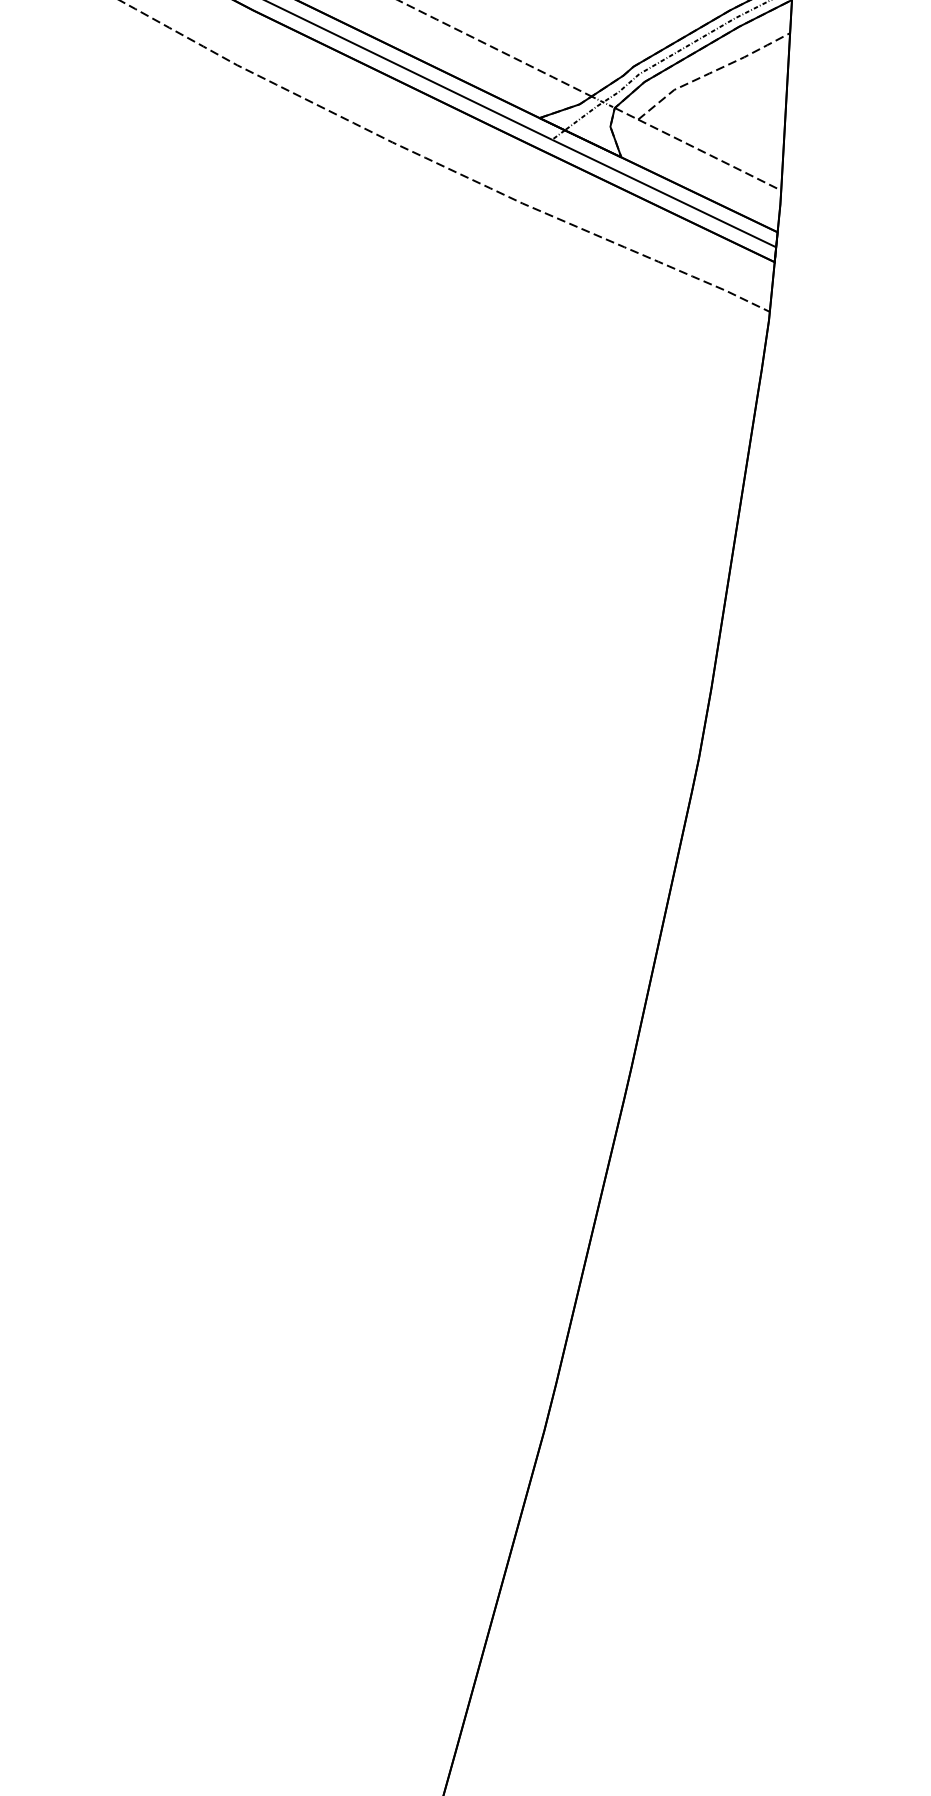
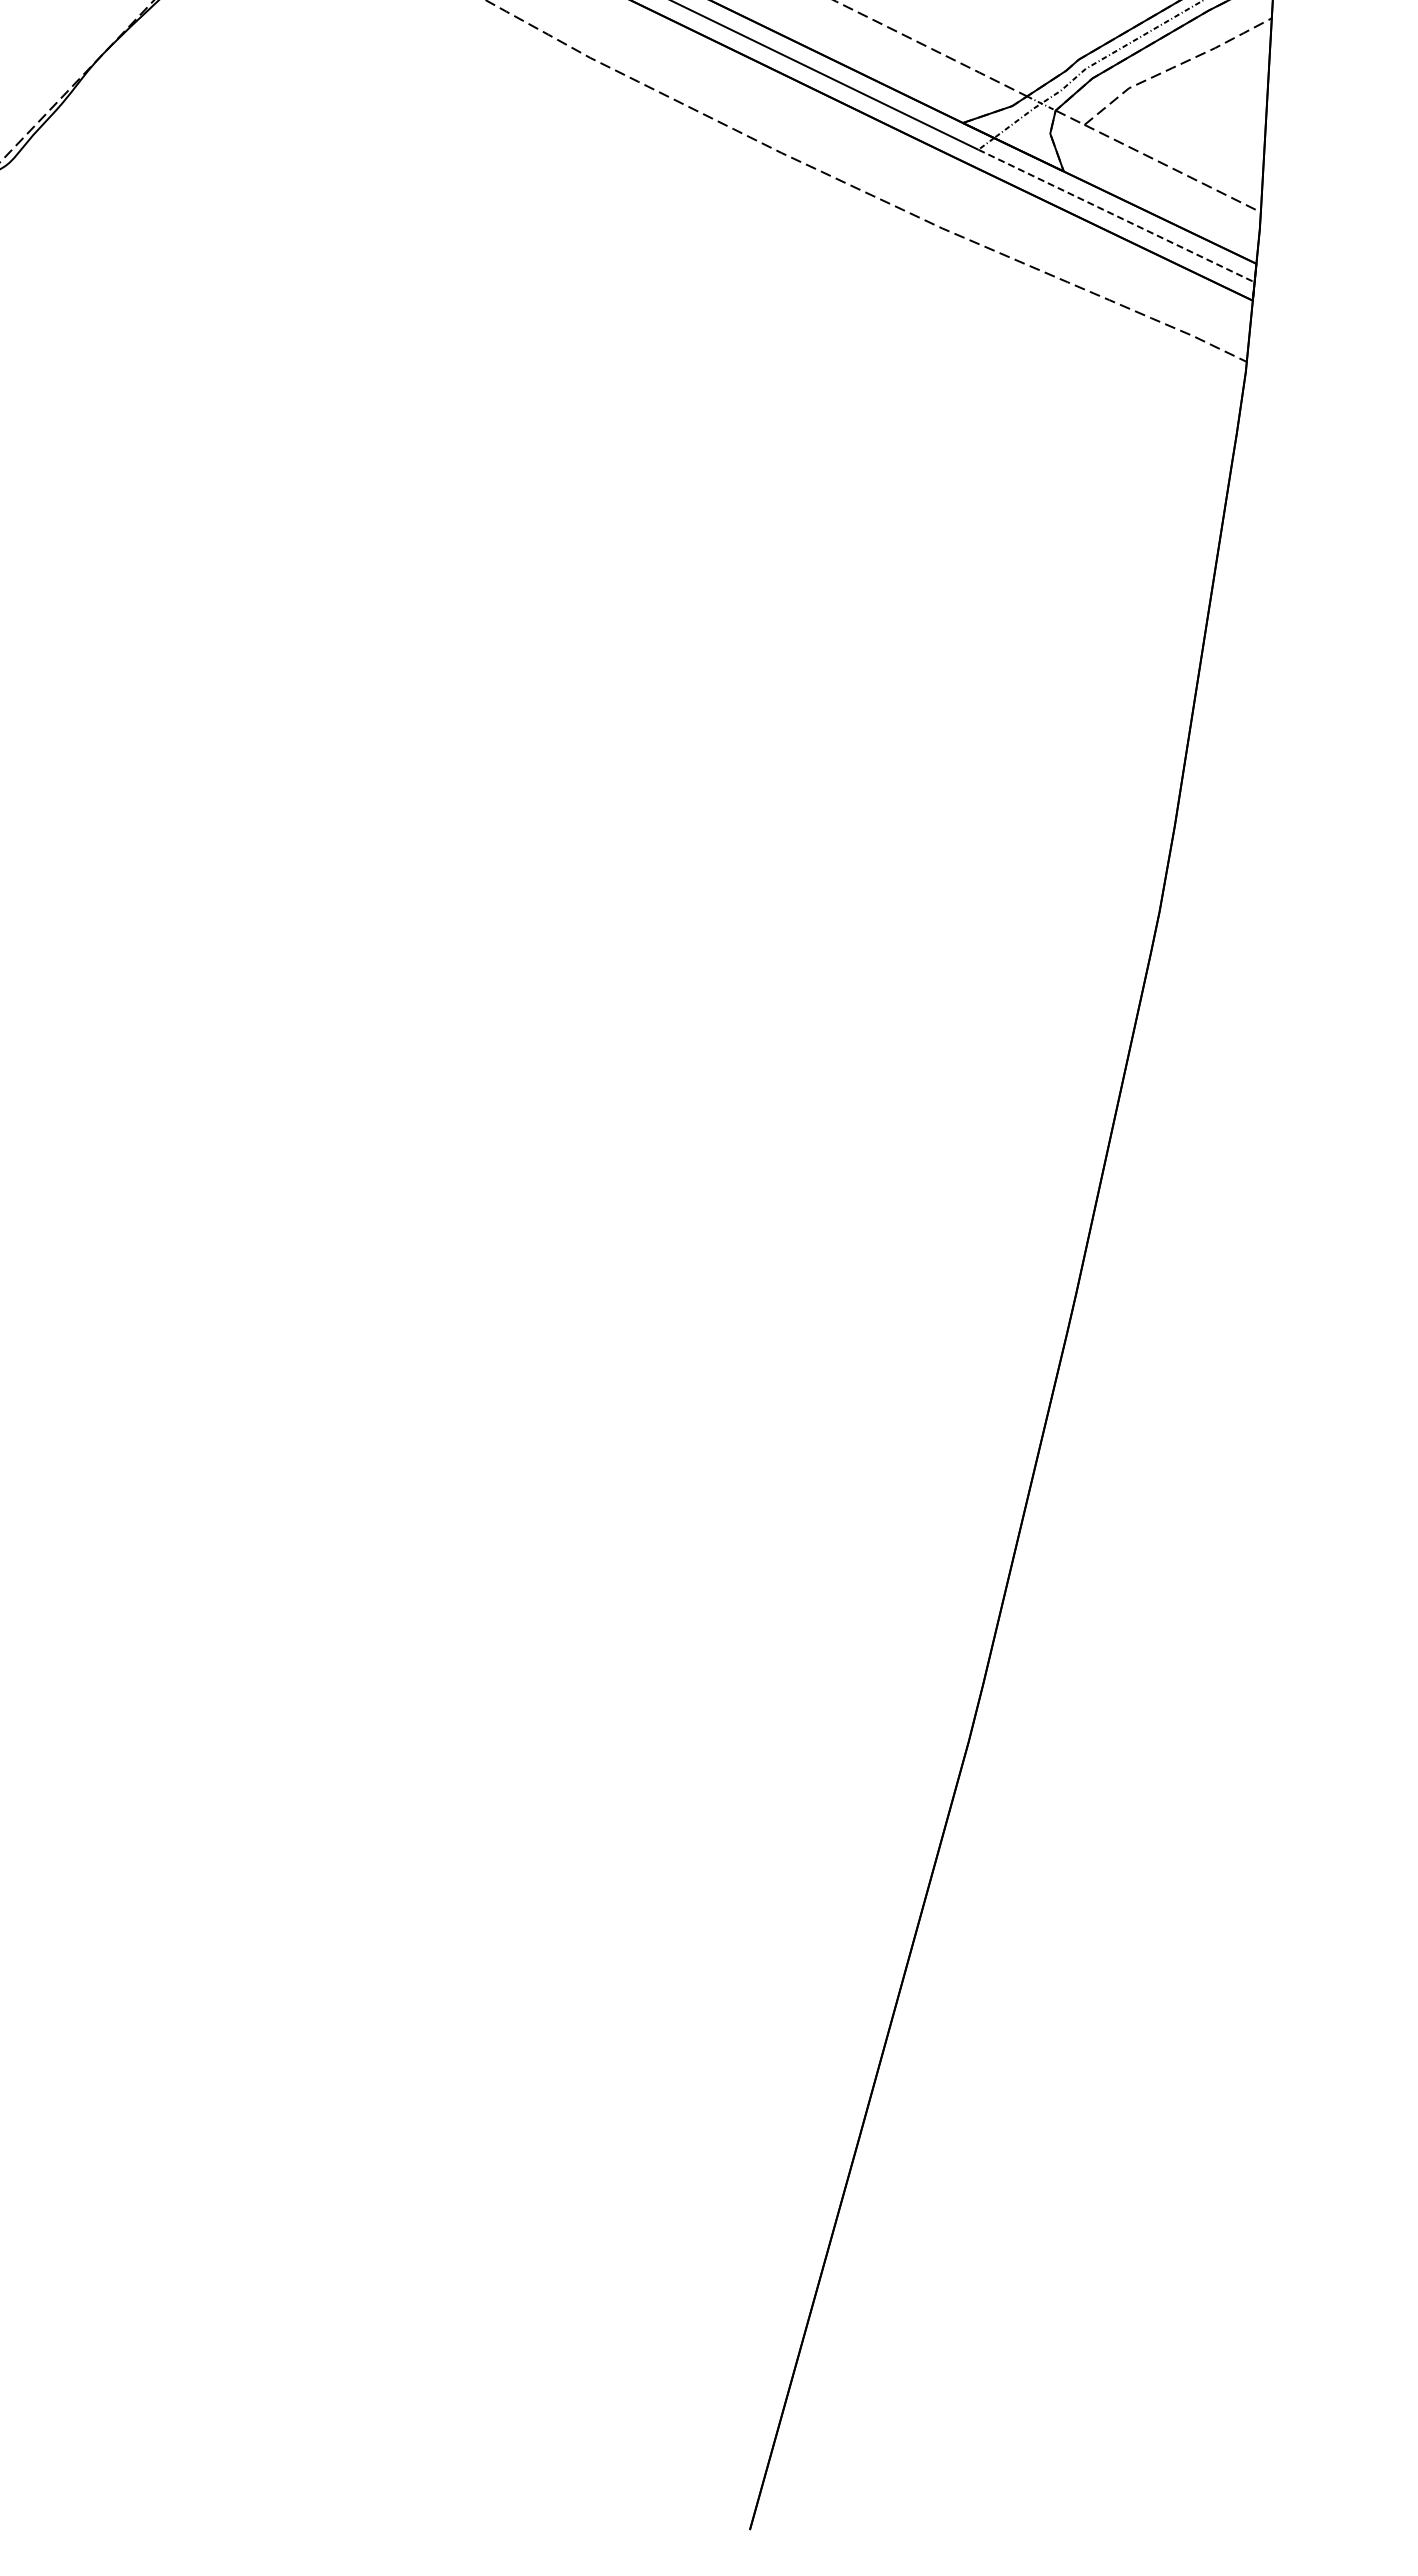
line: (664, 193) -> (1117, 216), solid -> dashed

